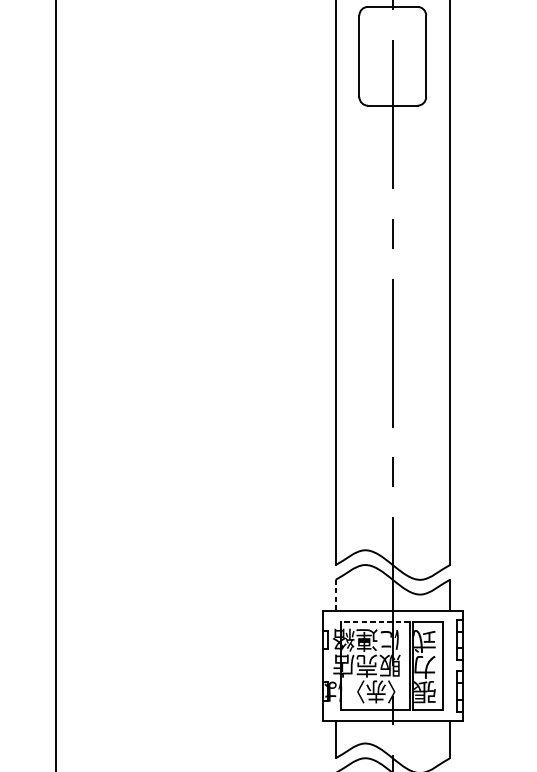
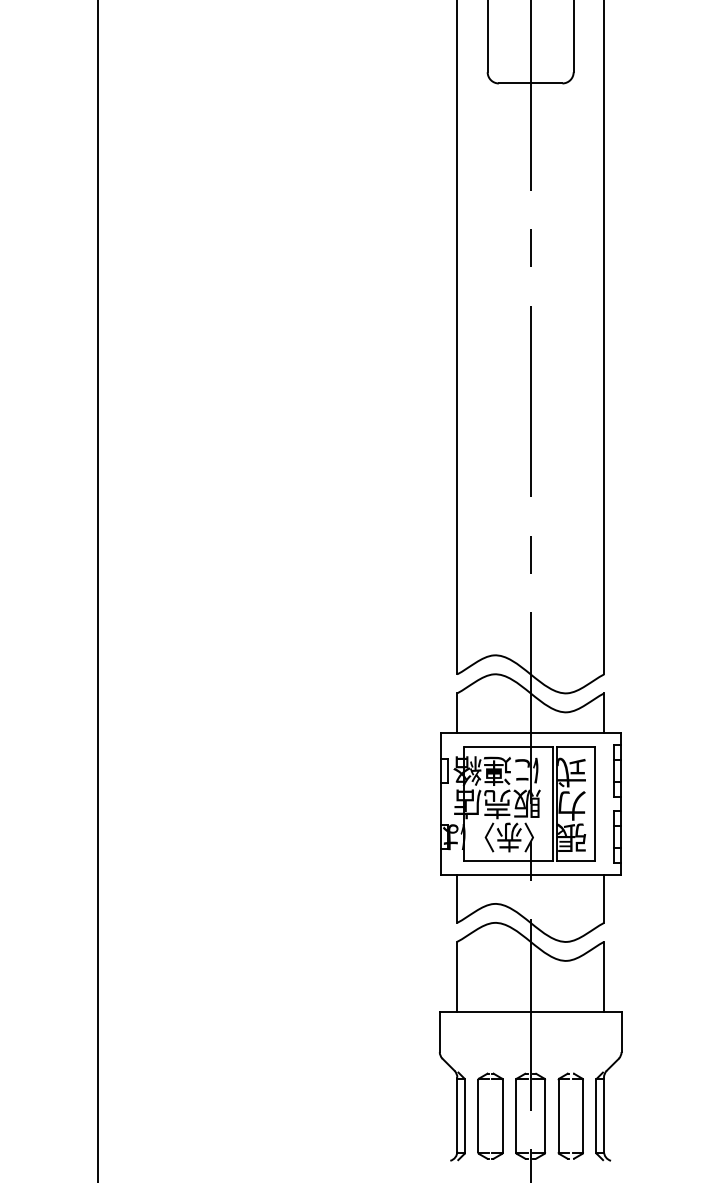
line: (335, 595) -> (457, 713), dashed -> solid
line: (375, 621) -> (508, 747), dashed -> solid

